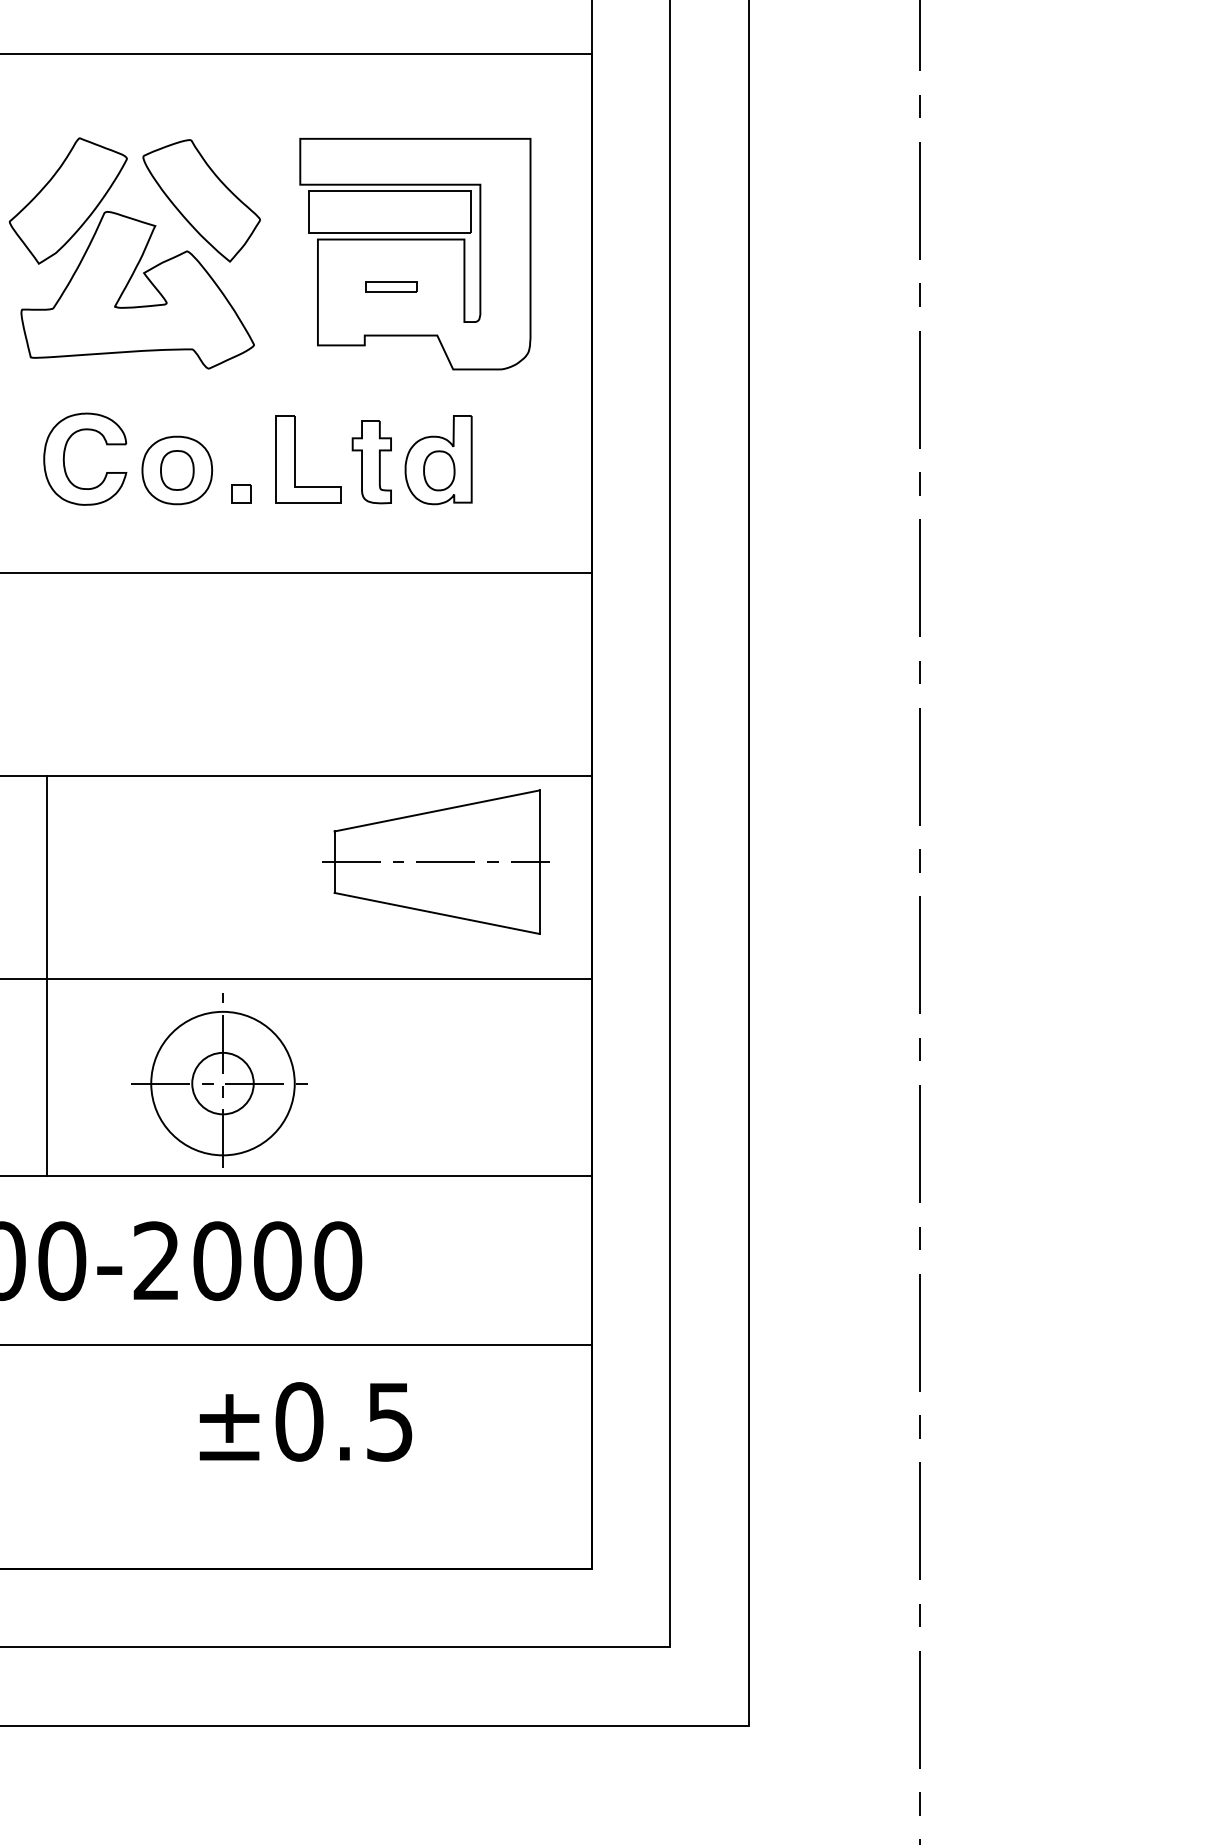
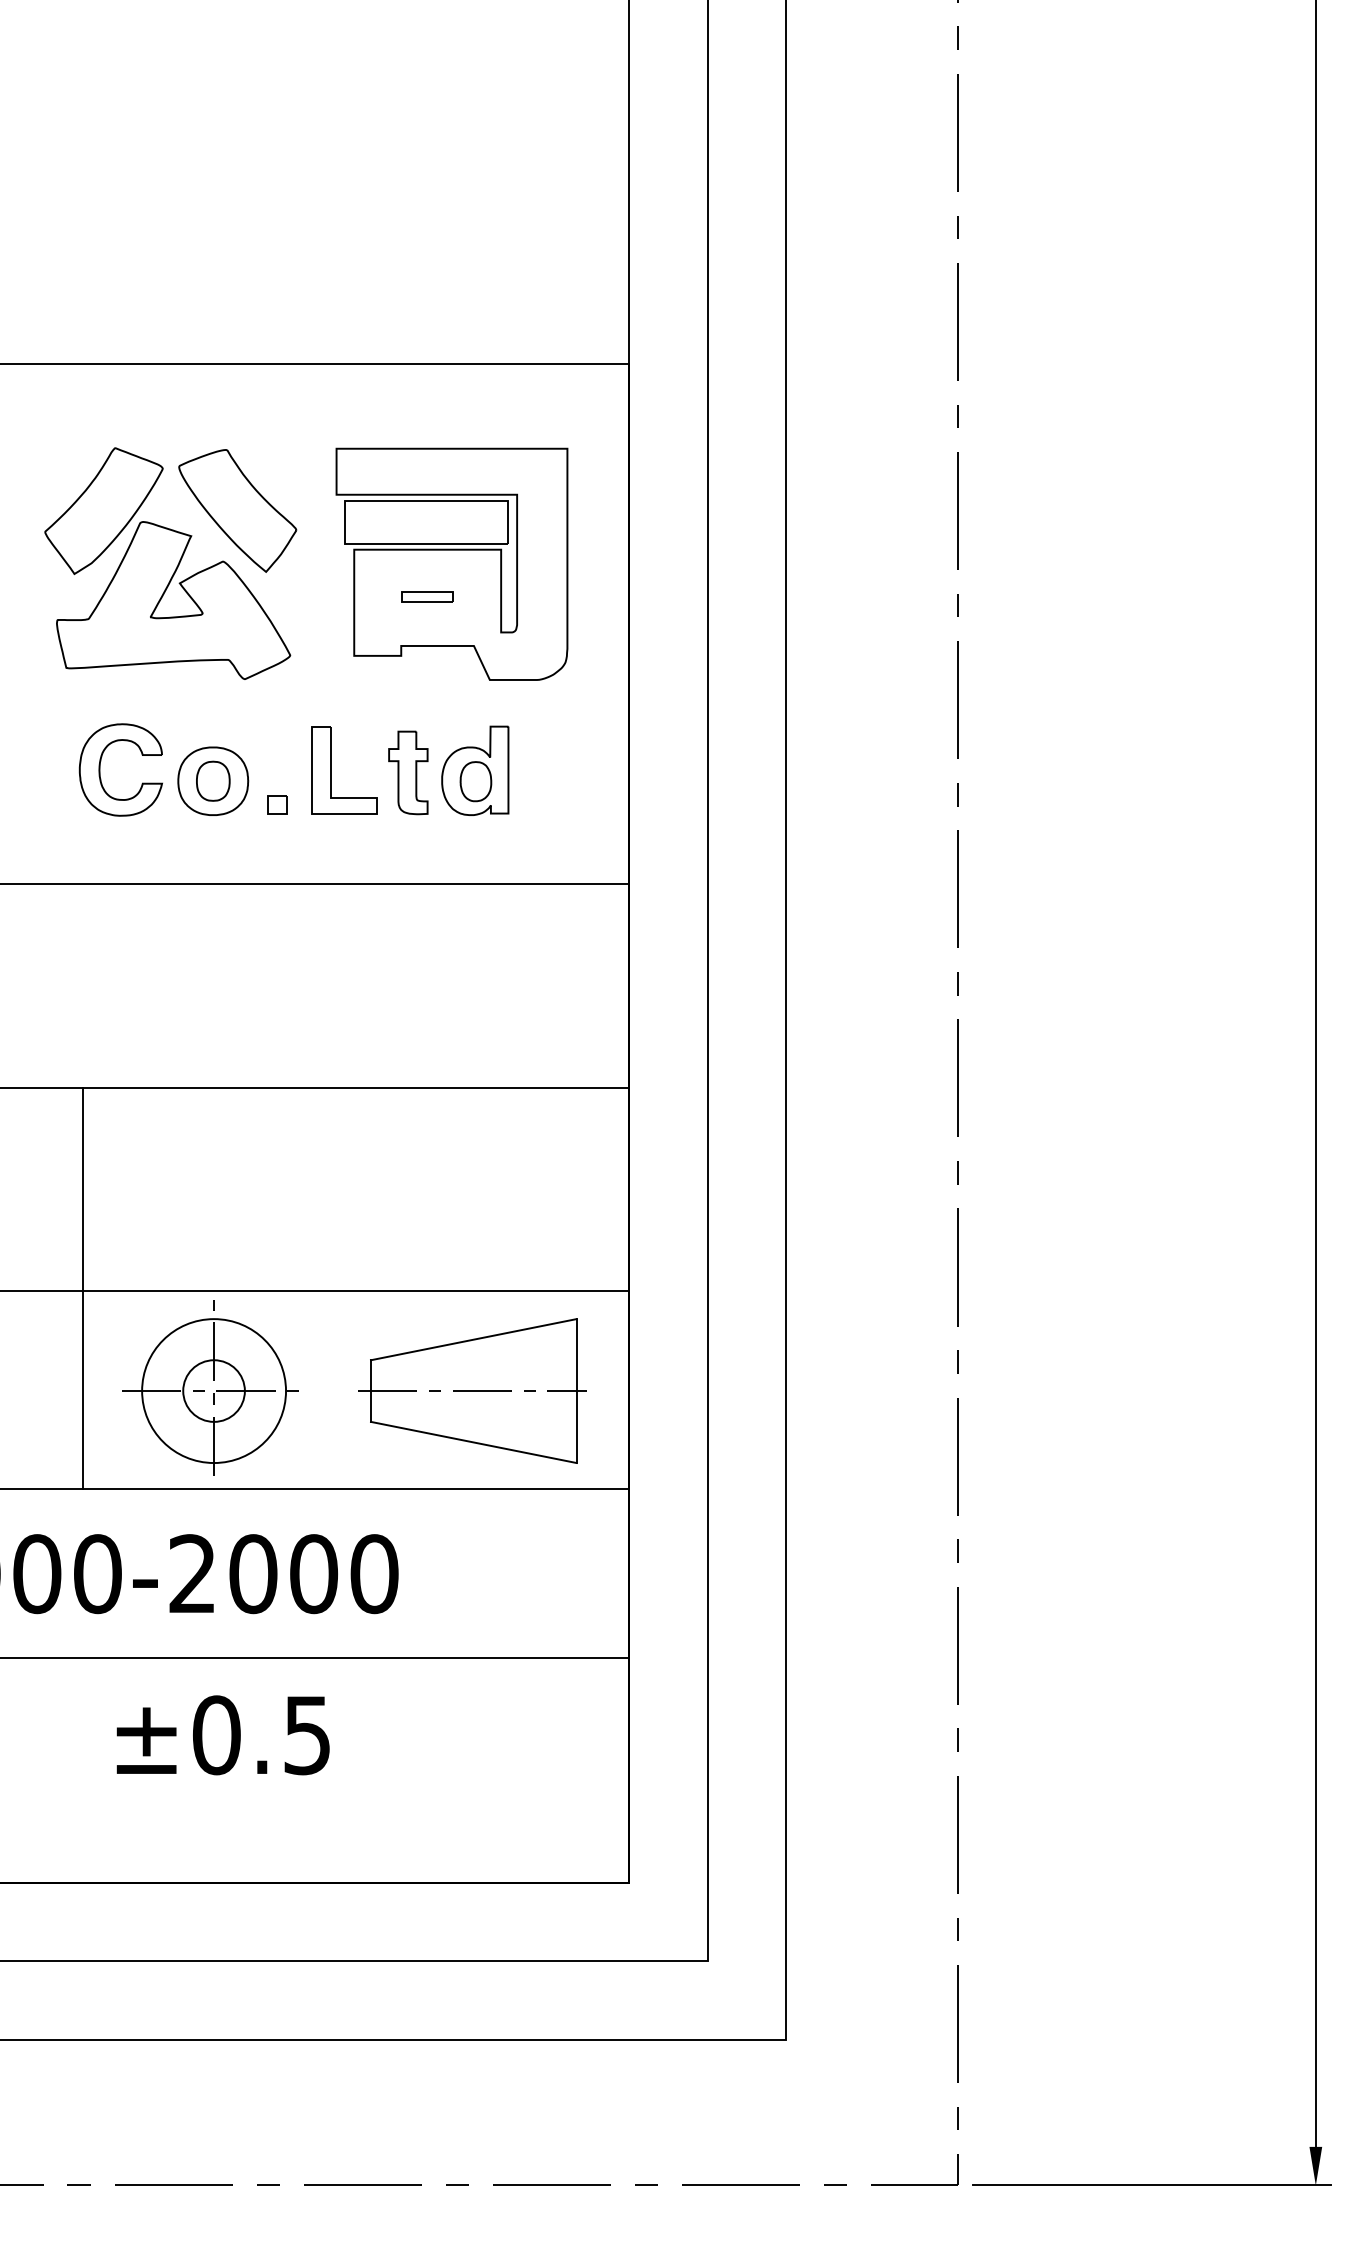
part: (435, 861) -> (472, 1390), moved
part: (219, 1080) -> (210, 1387), moved
text: (305, 1422) -> (222, 1735), moved

